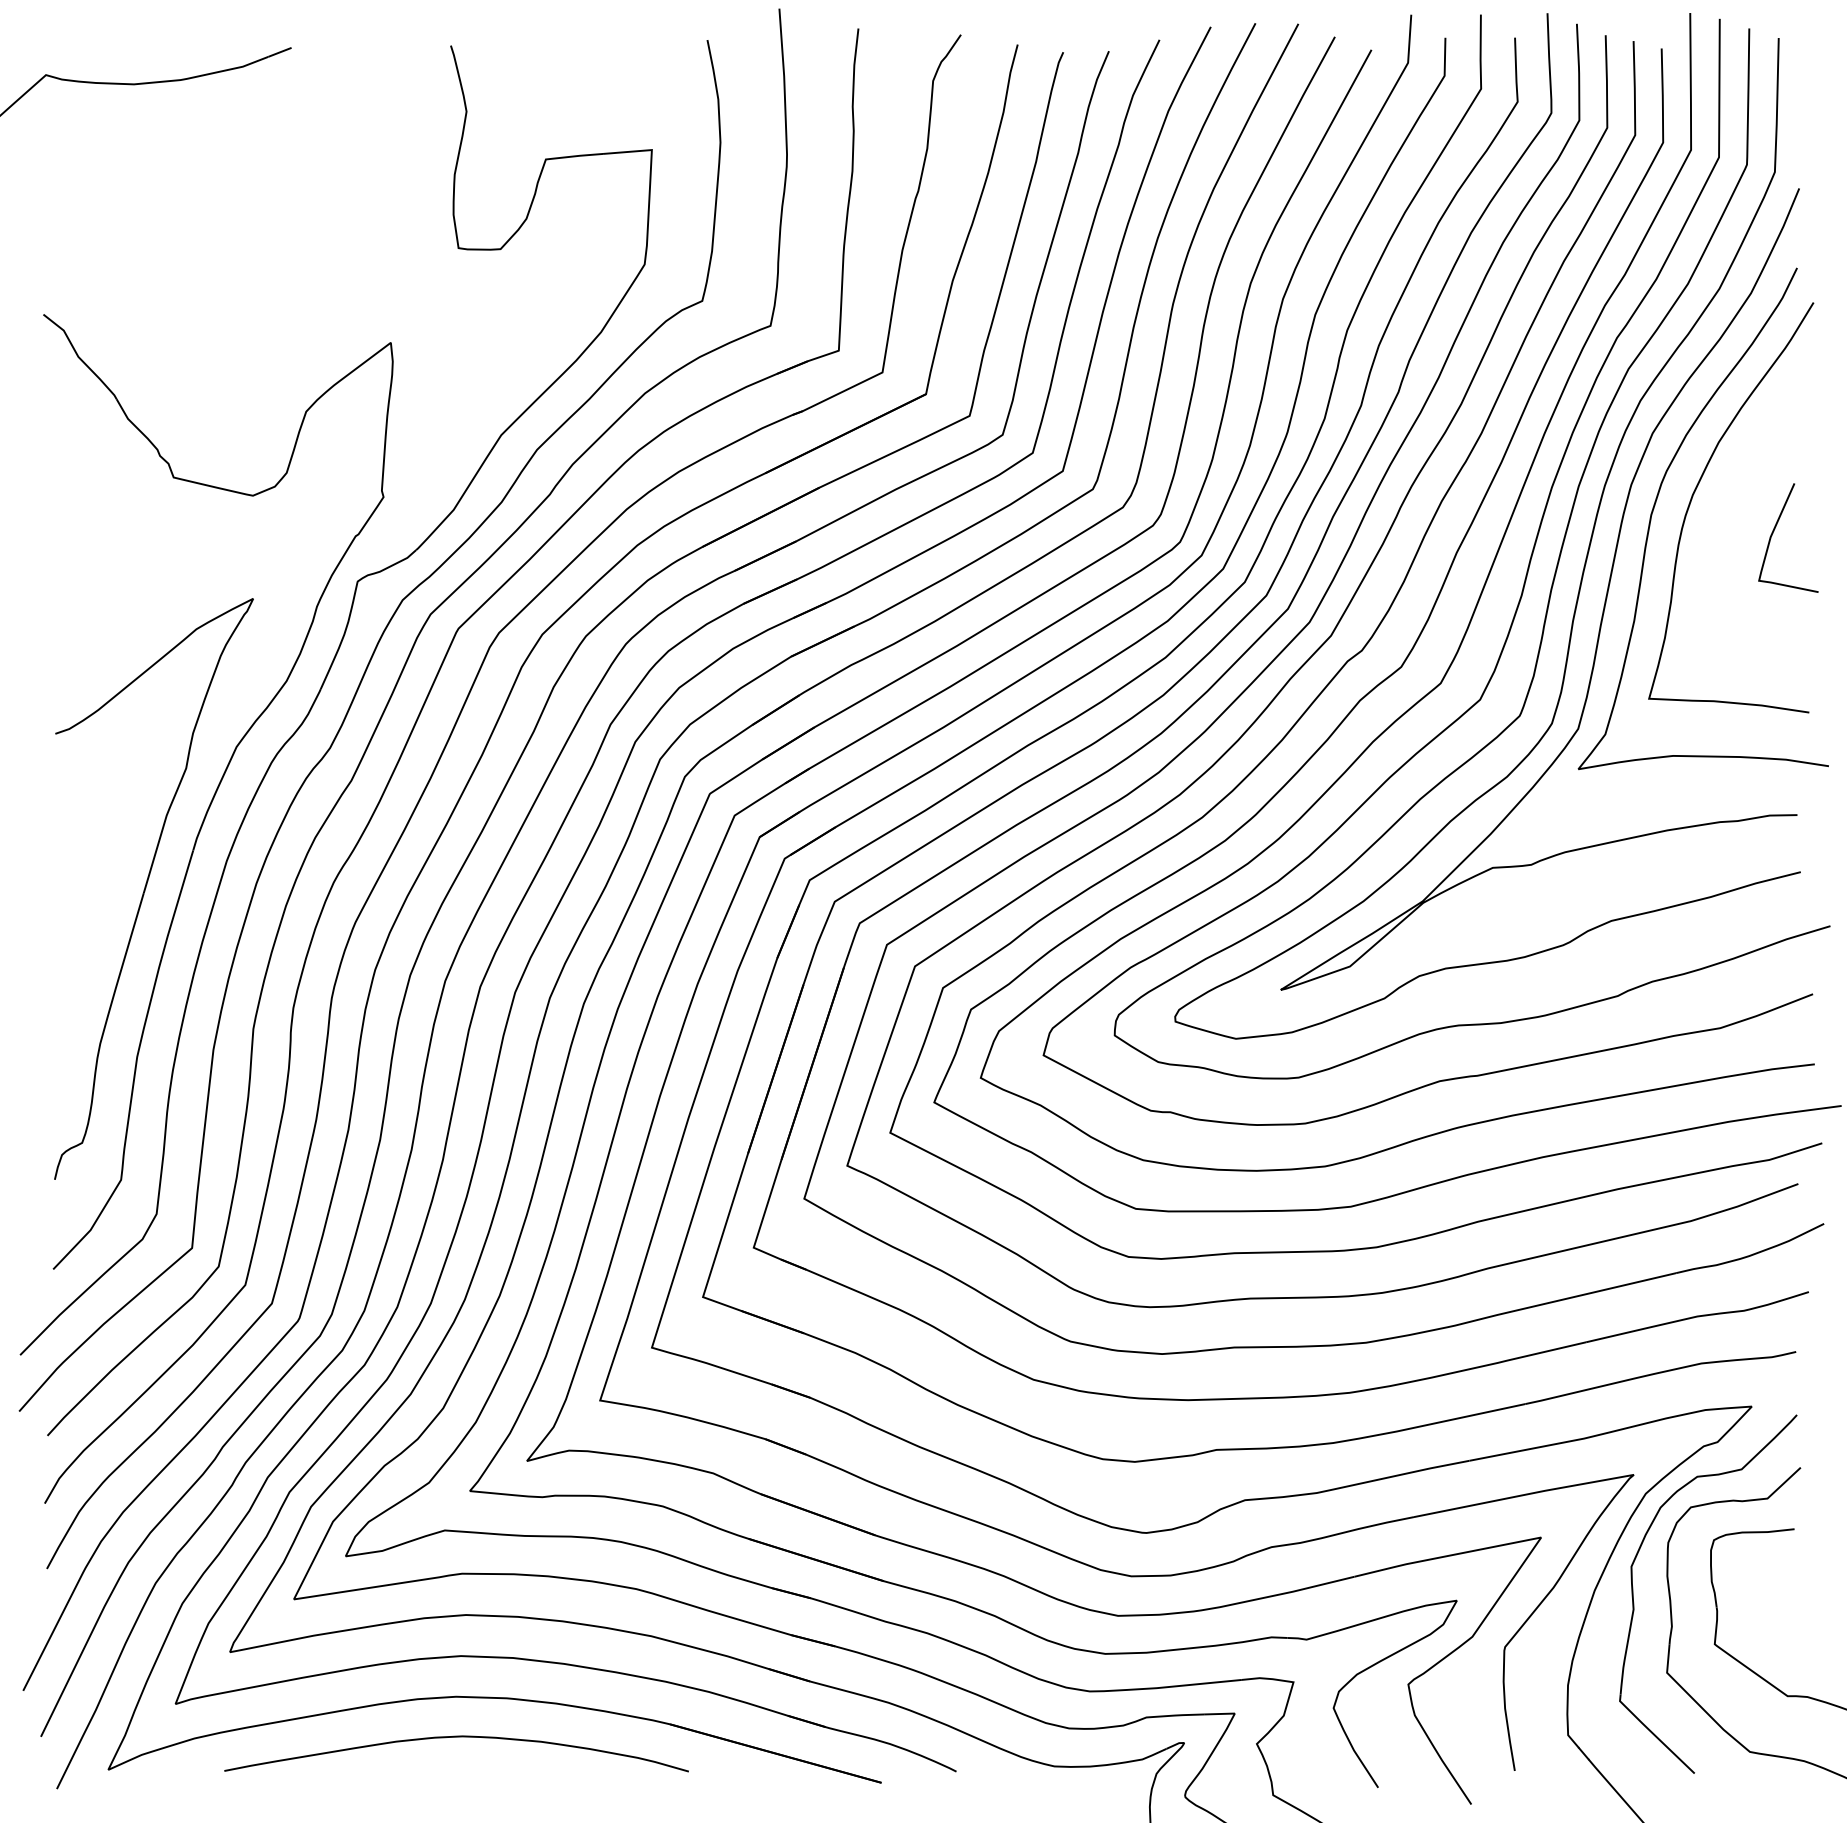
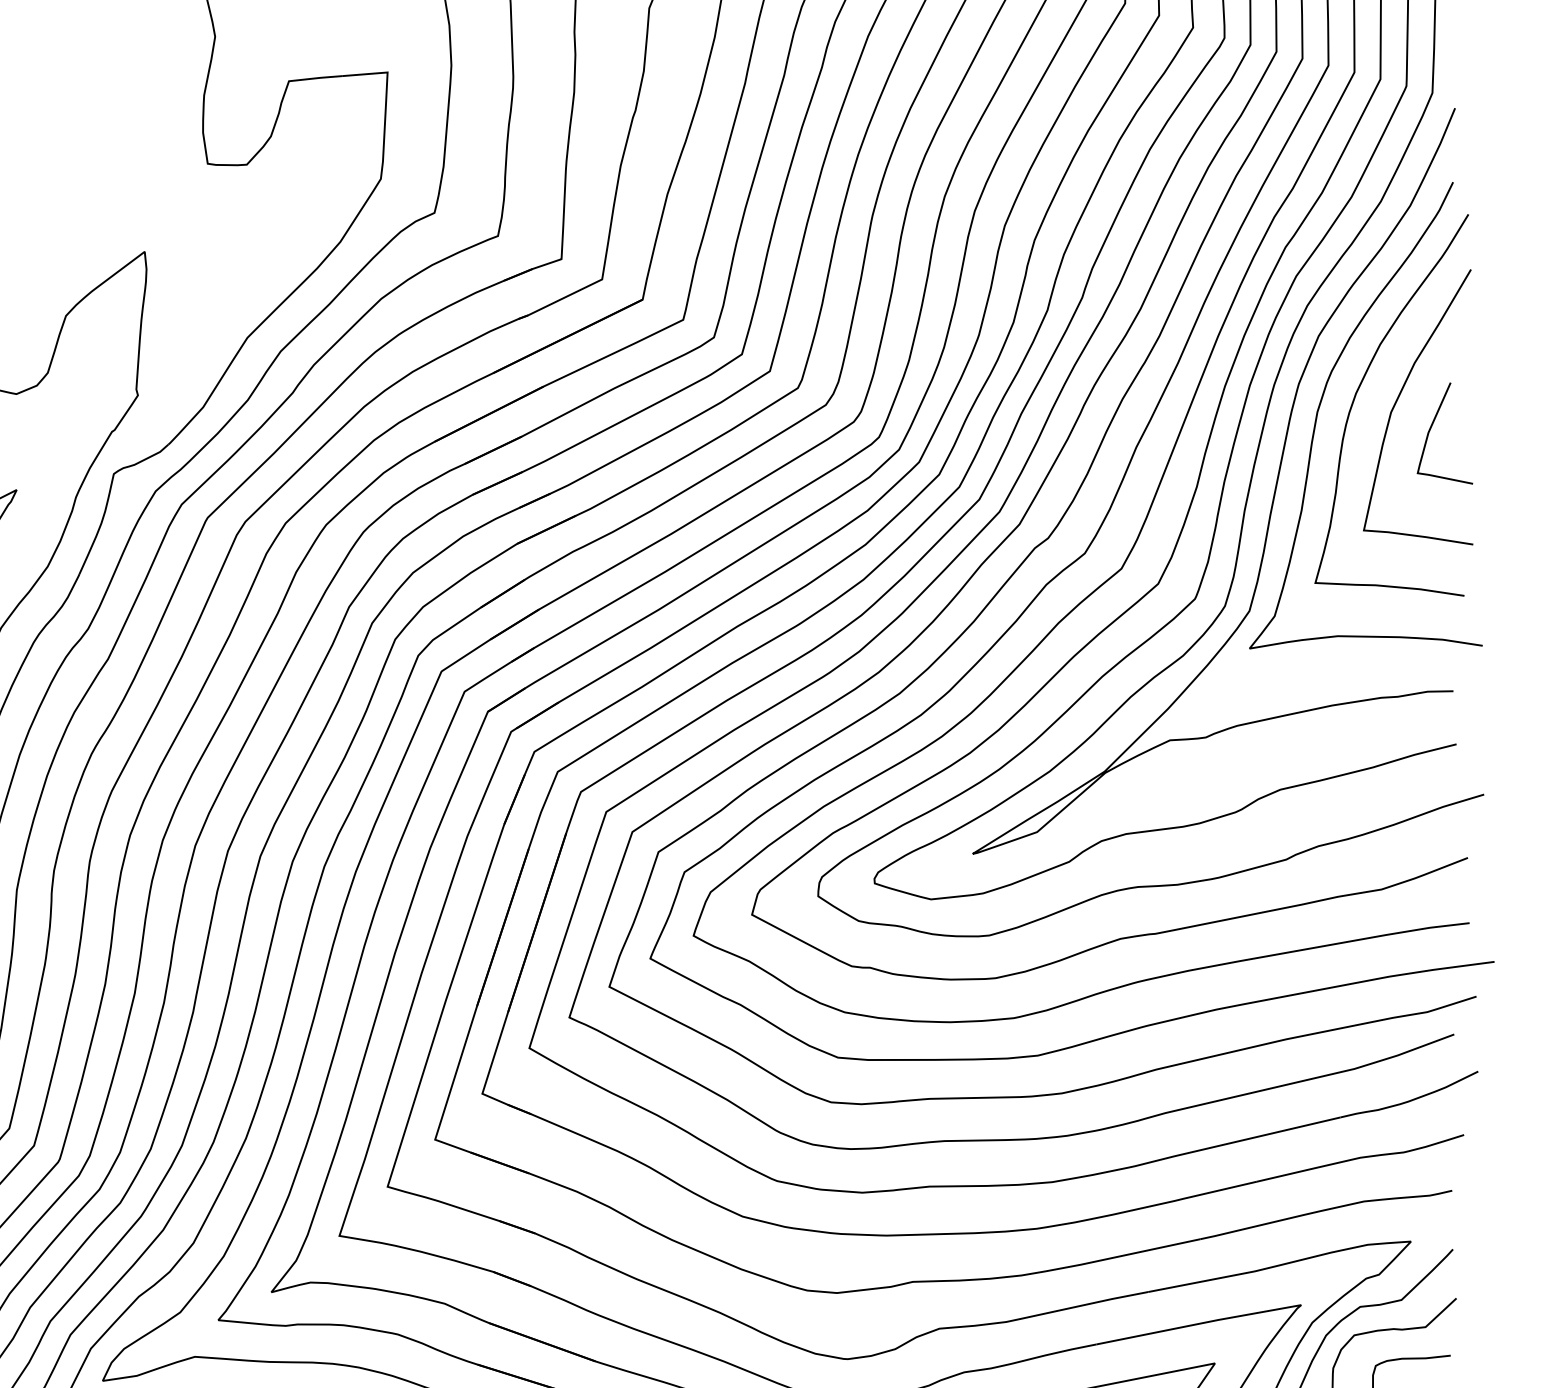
curve: (1739, 499) -> (1399, 397), added

